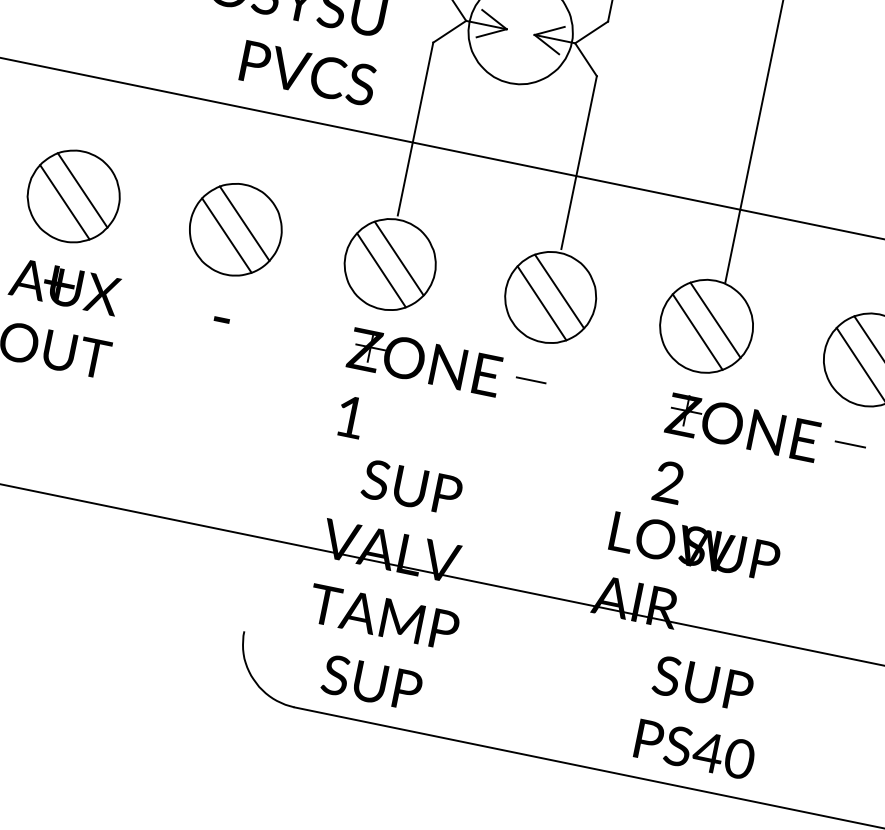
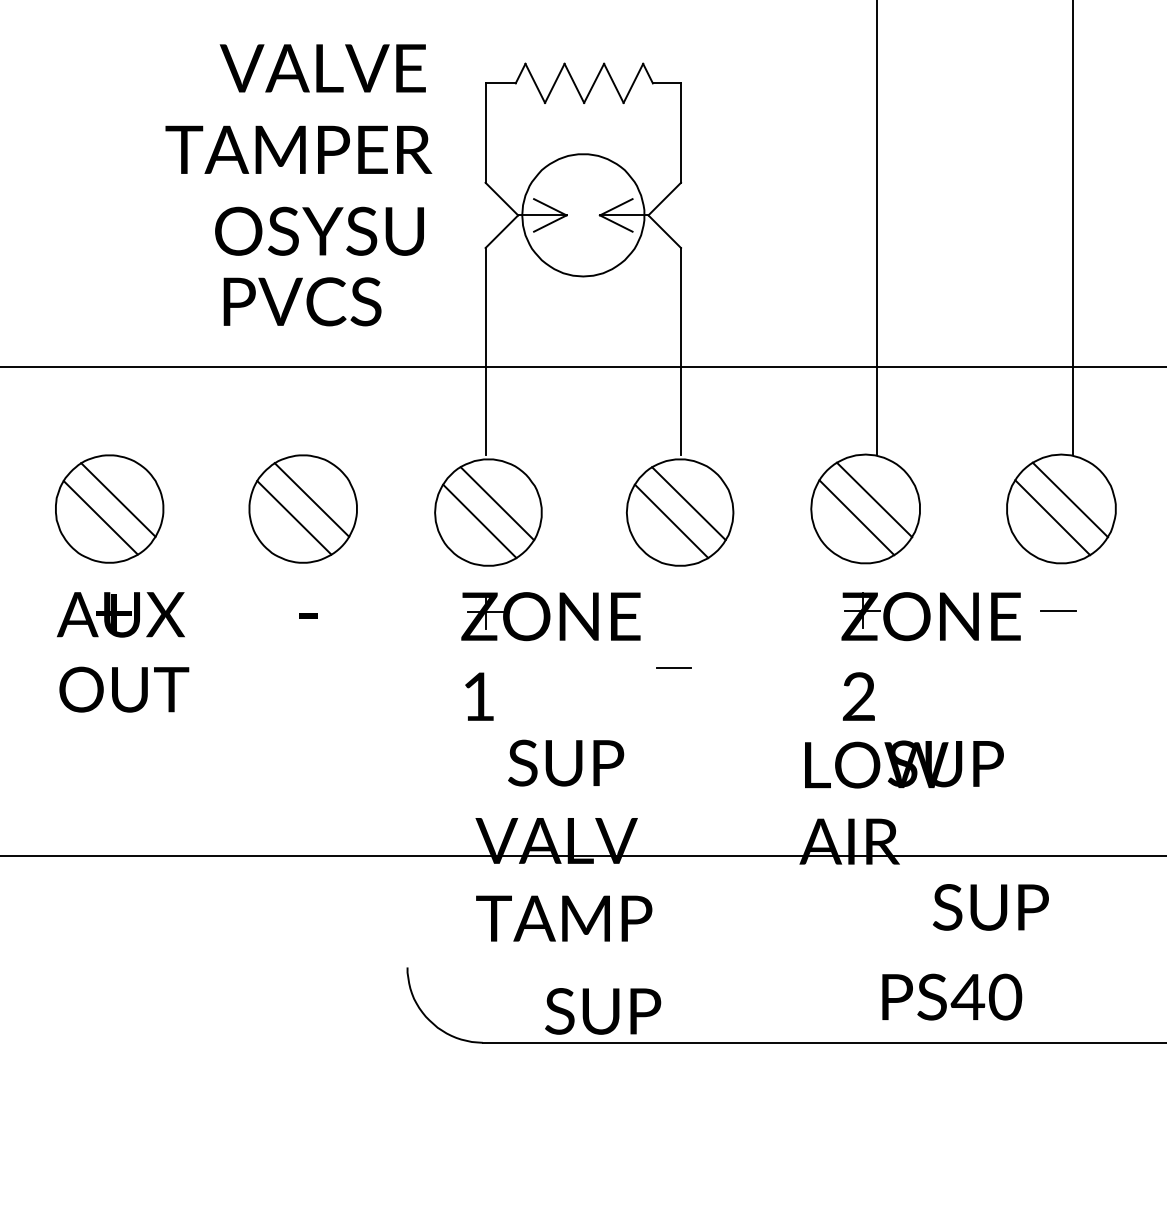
text: (308, 73) -> (302, 301), moved
line: (530, 379) -> (673, 667), moved
text: (372, 682) -> (603, 1011), moved
text: (702, 683) -> (990, 907), moved

